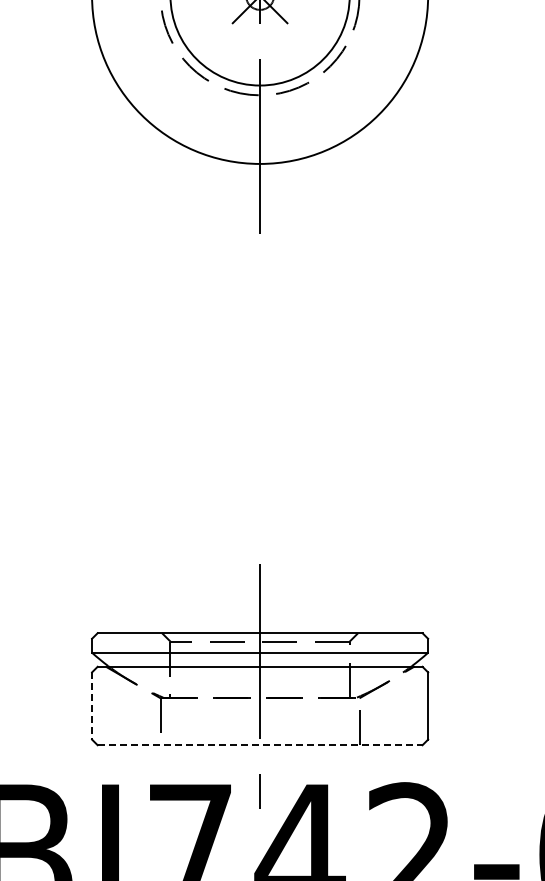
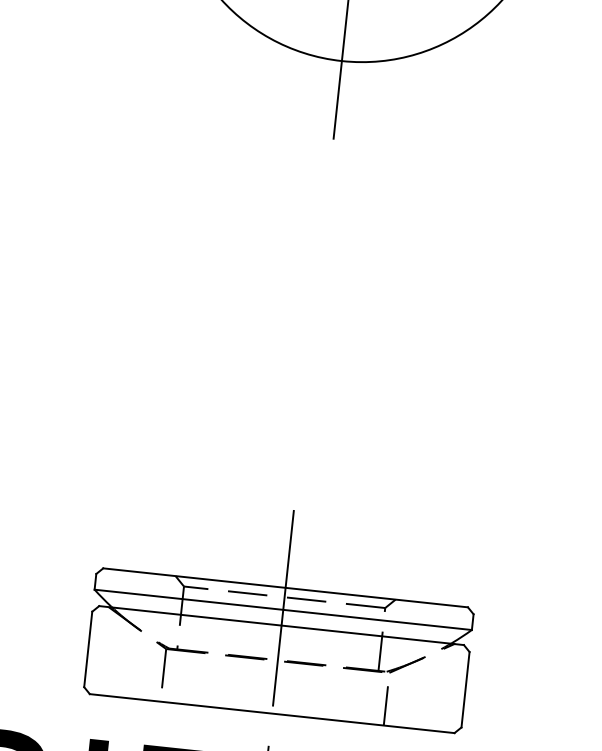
line: (92, 706) -> (88, 650), dashed -> solid
line: (260, 745) -> (272, 713), dashed -> solid

